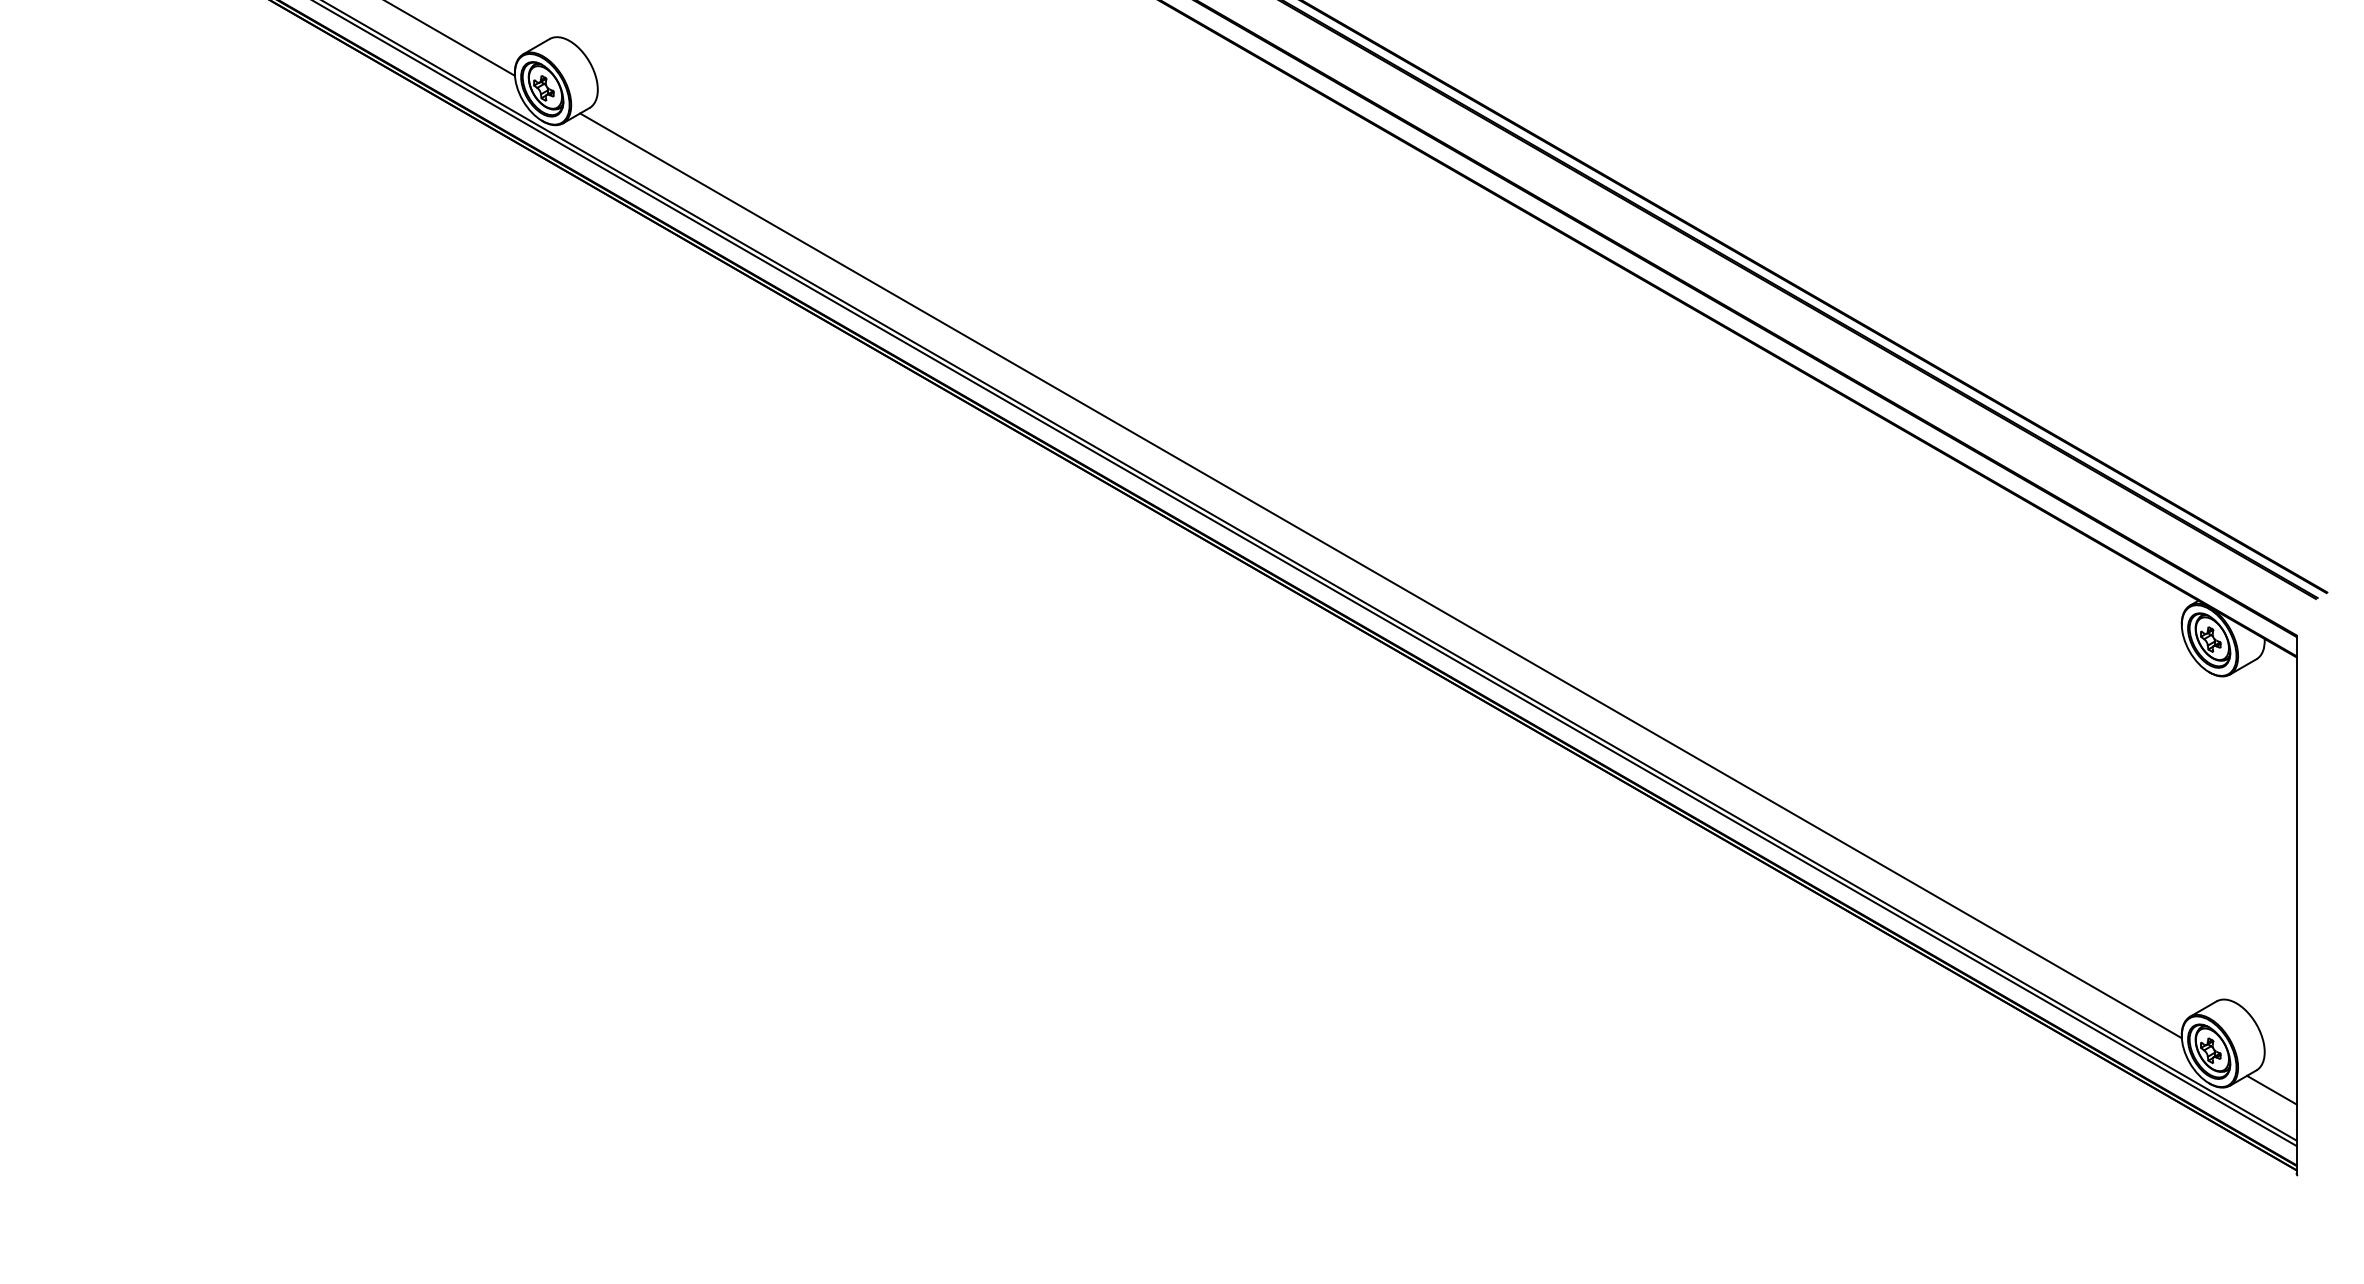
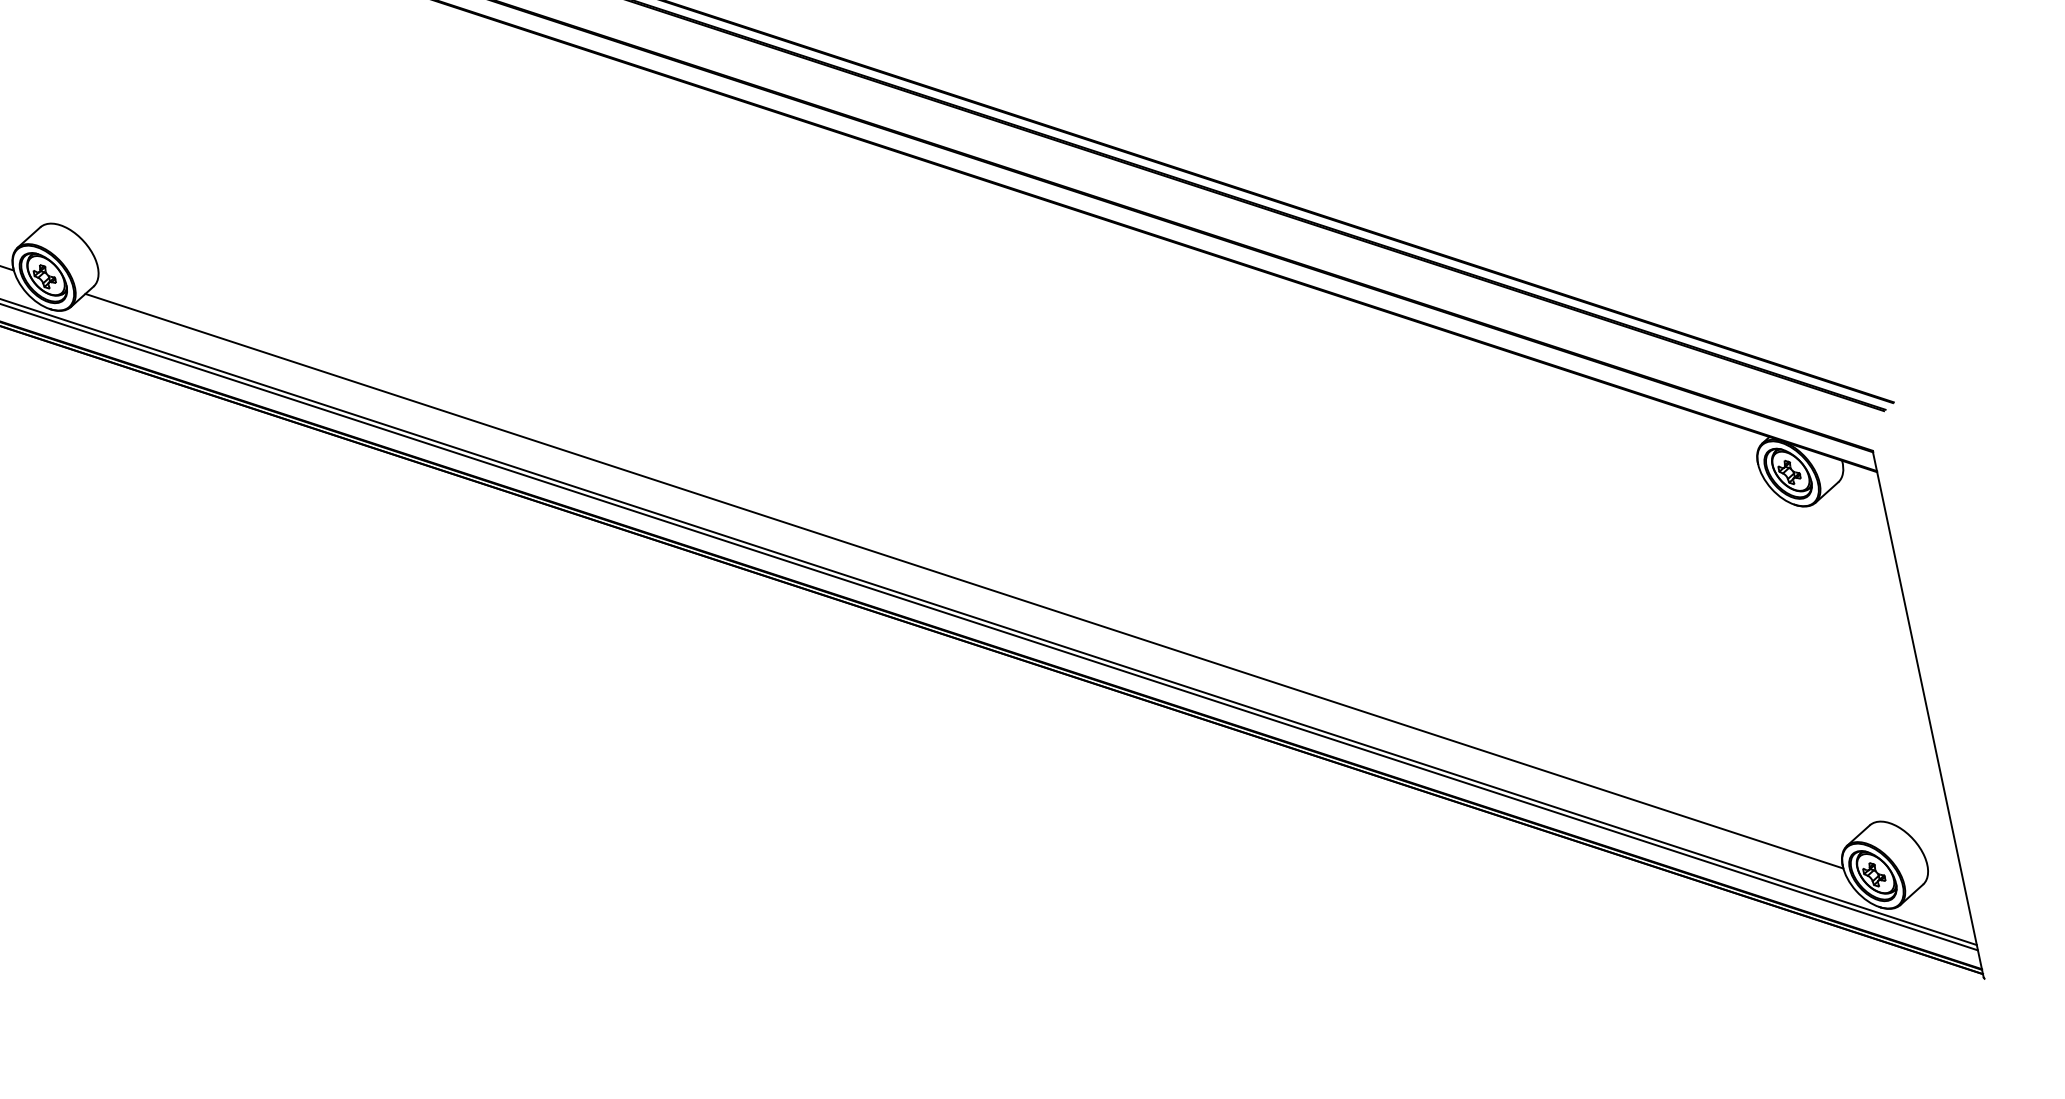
line: (2271, 1089) -> (1941, 900), removed

